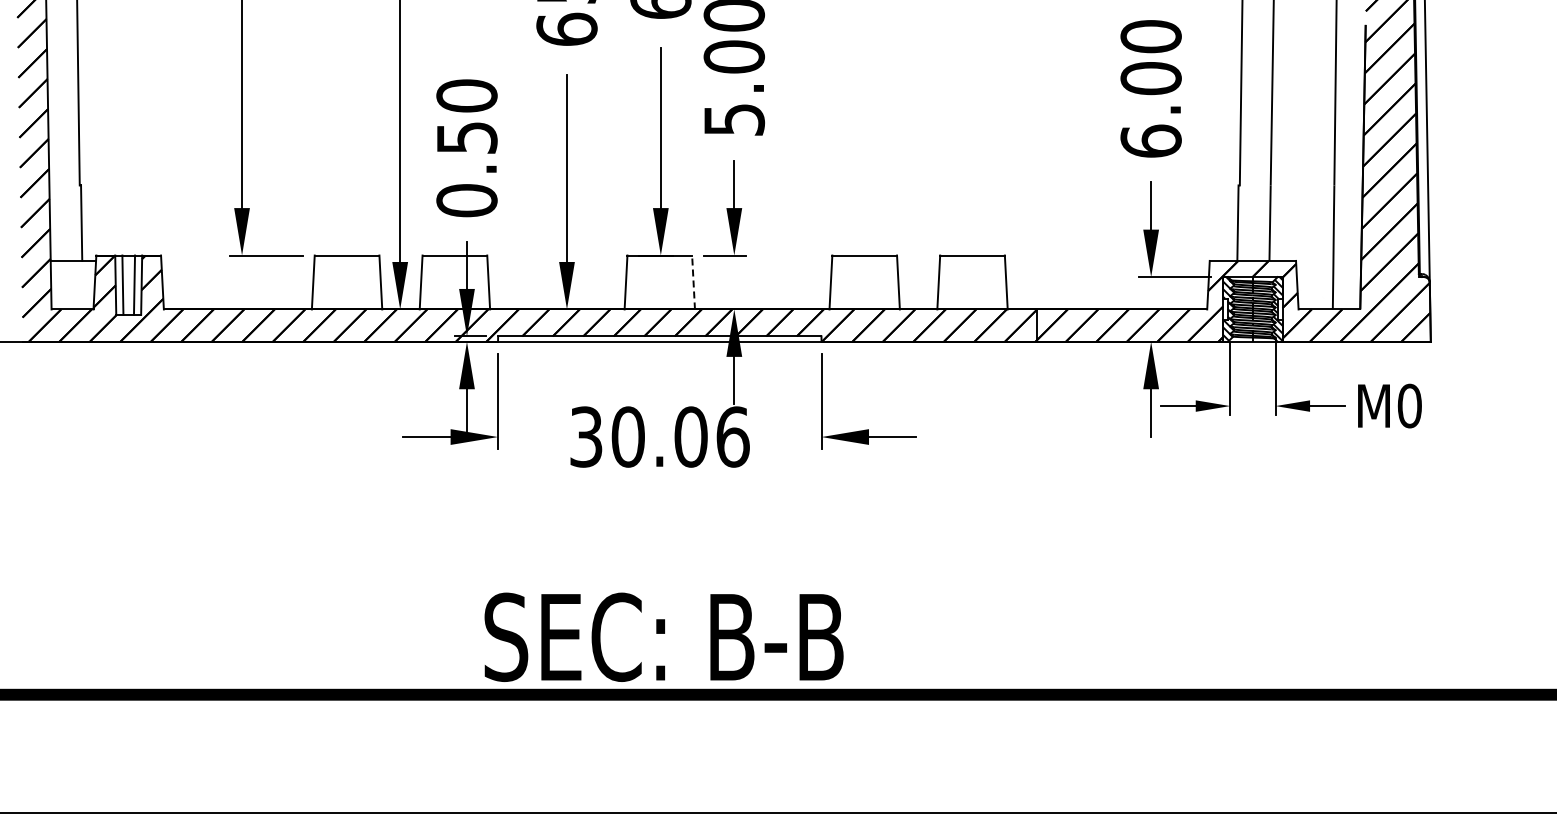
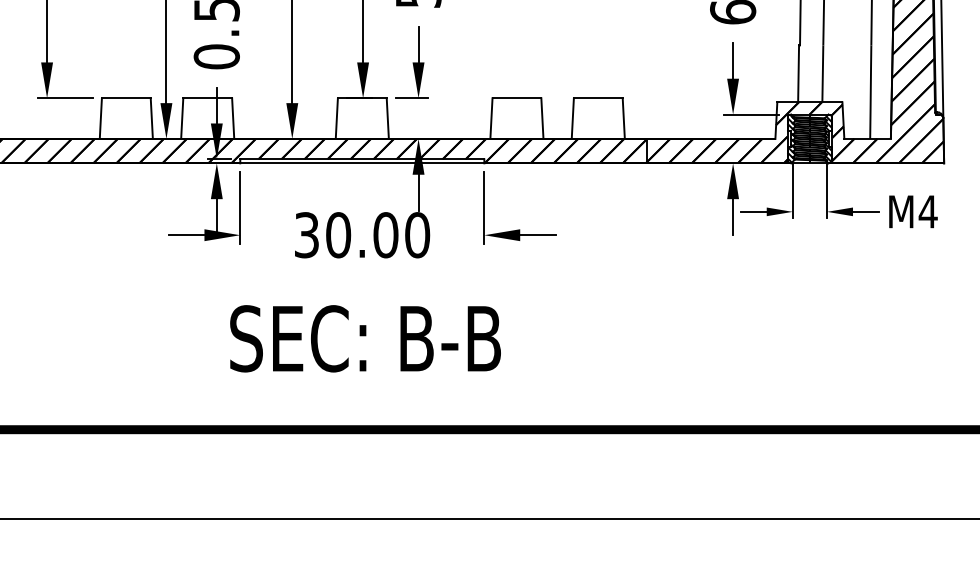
line: (693, 282) -> (387, 118), dashed -> solid
text: (1409, 405) -> (928, 211), M0 -> M4
text: (732, 436) -> (417, 234), 30.06 -> 30.00
text: (663, 636) -> (365, 338), moved

